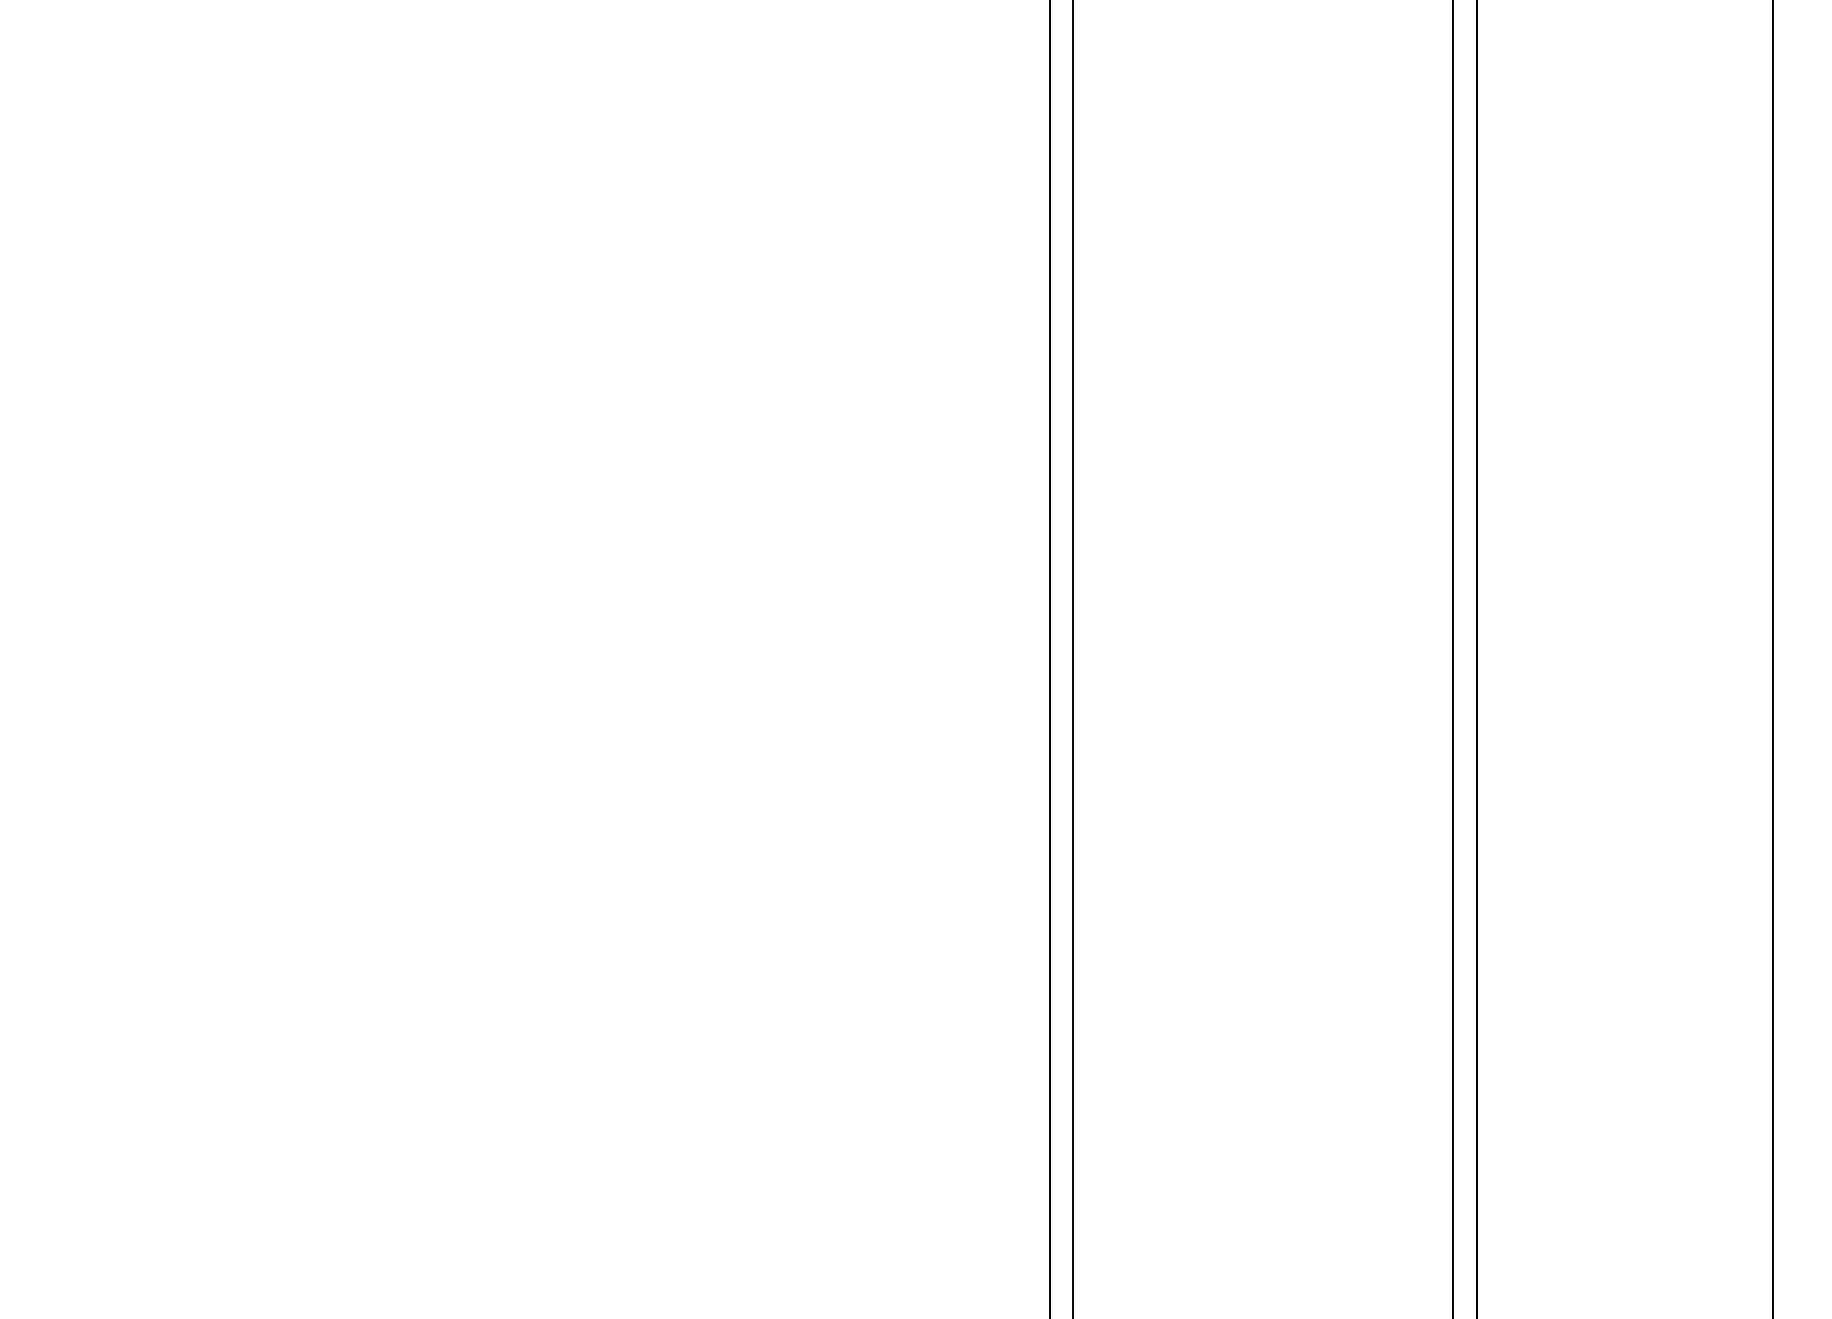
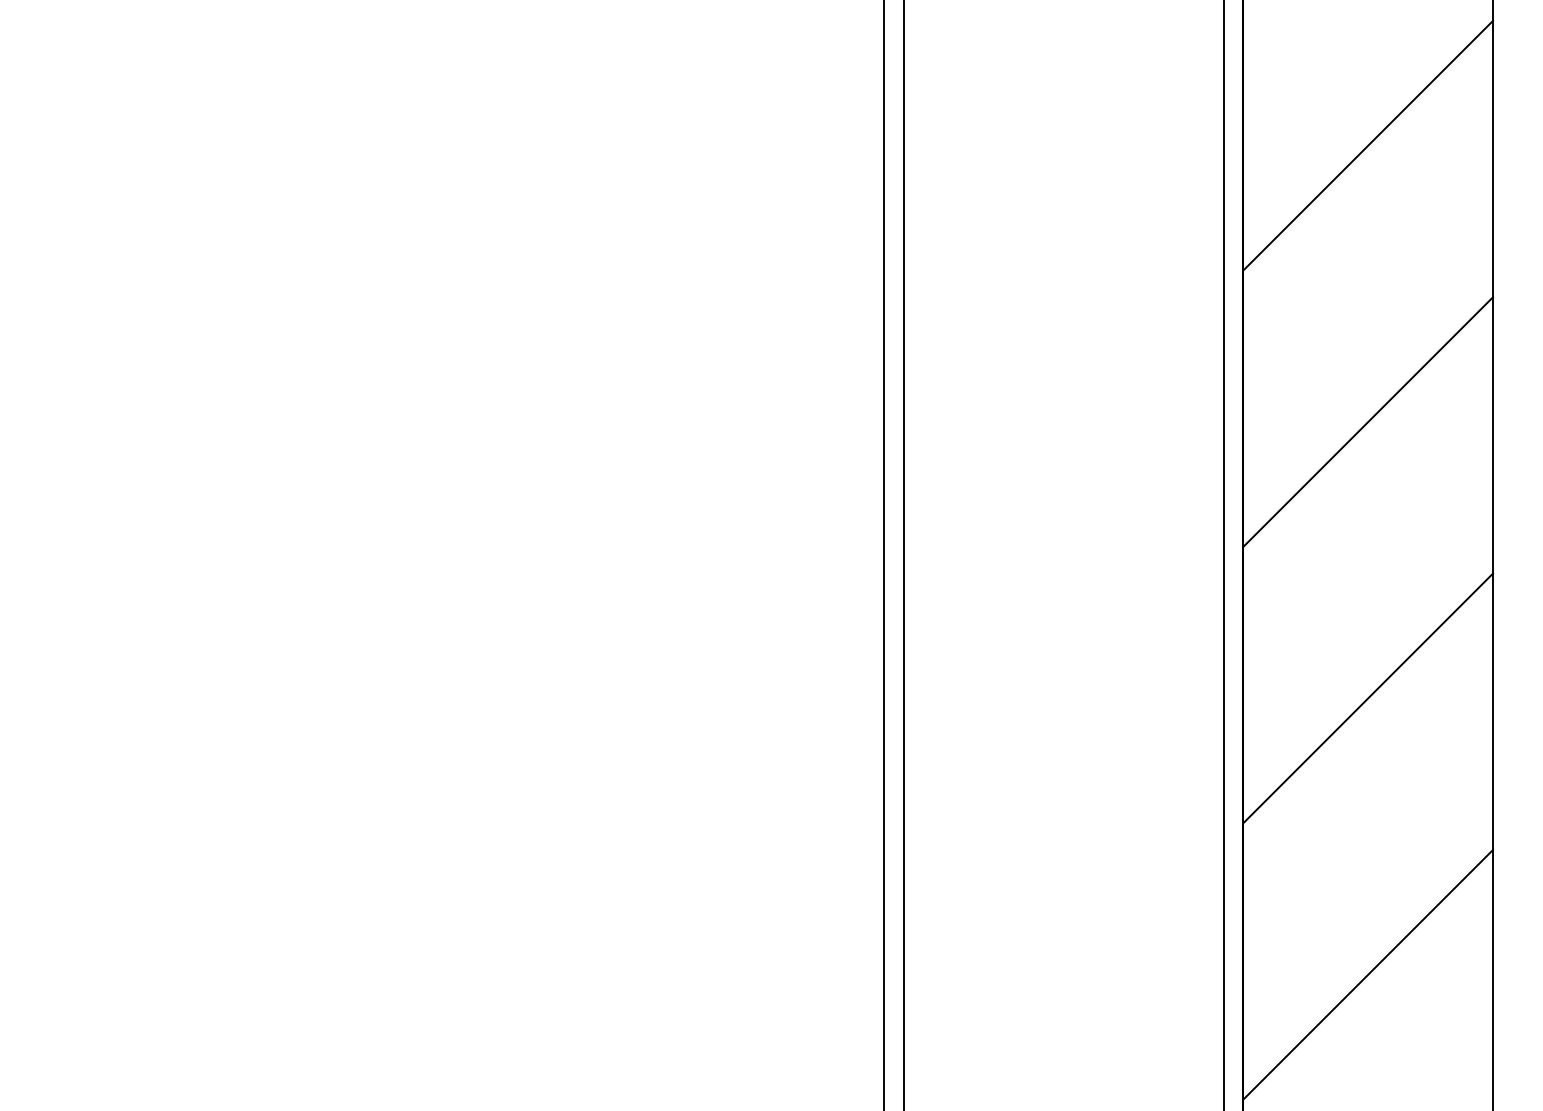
line: (1624, 172) -> (1368, 145), added
line: (1624, 500) -> (1368, 421), added
line: (1624, 829) -> (1368, 698), added
line: (1624, 1157) -> (1368, 974), added

